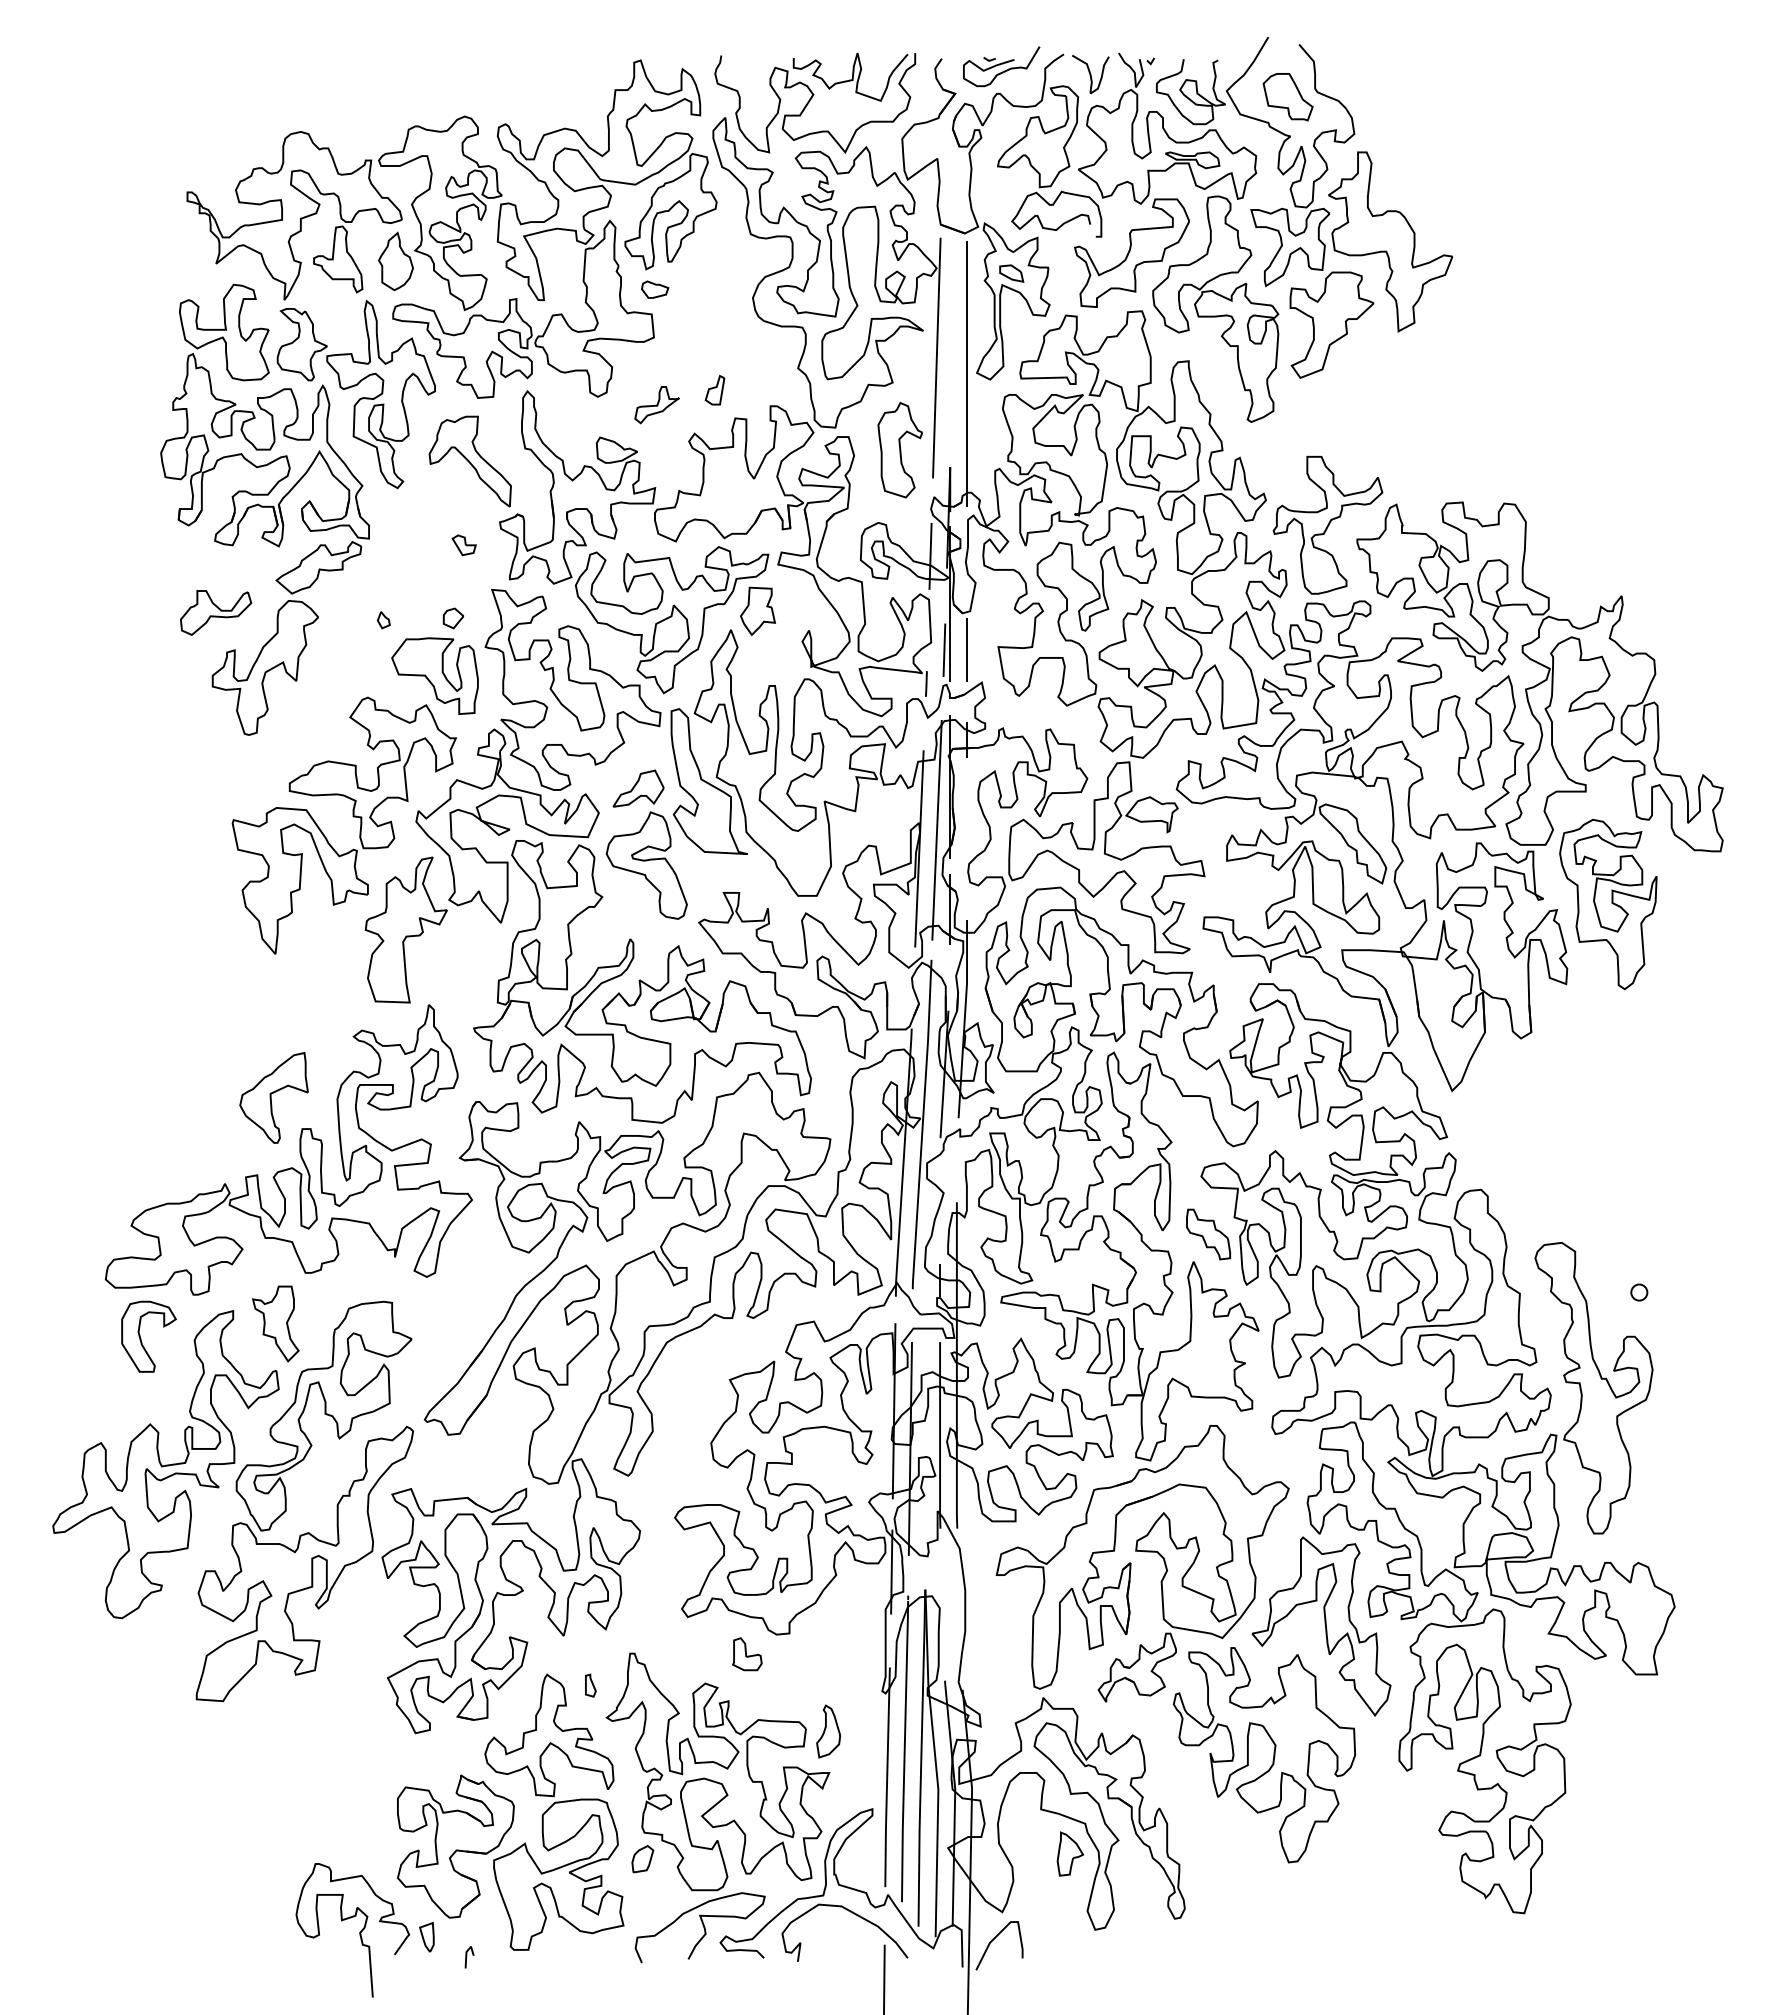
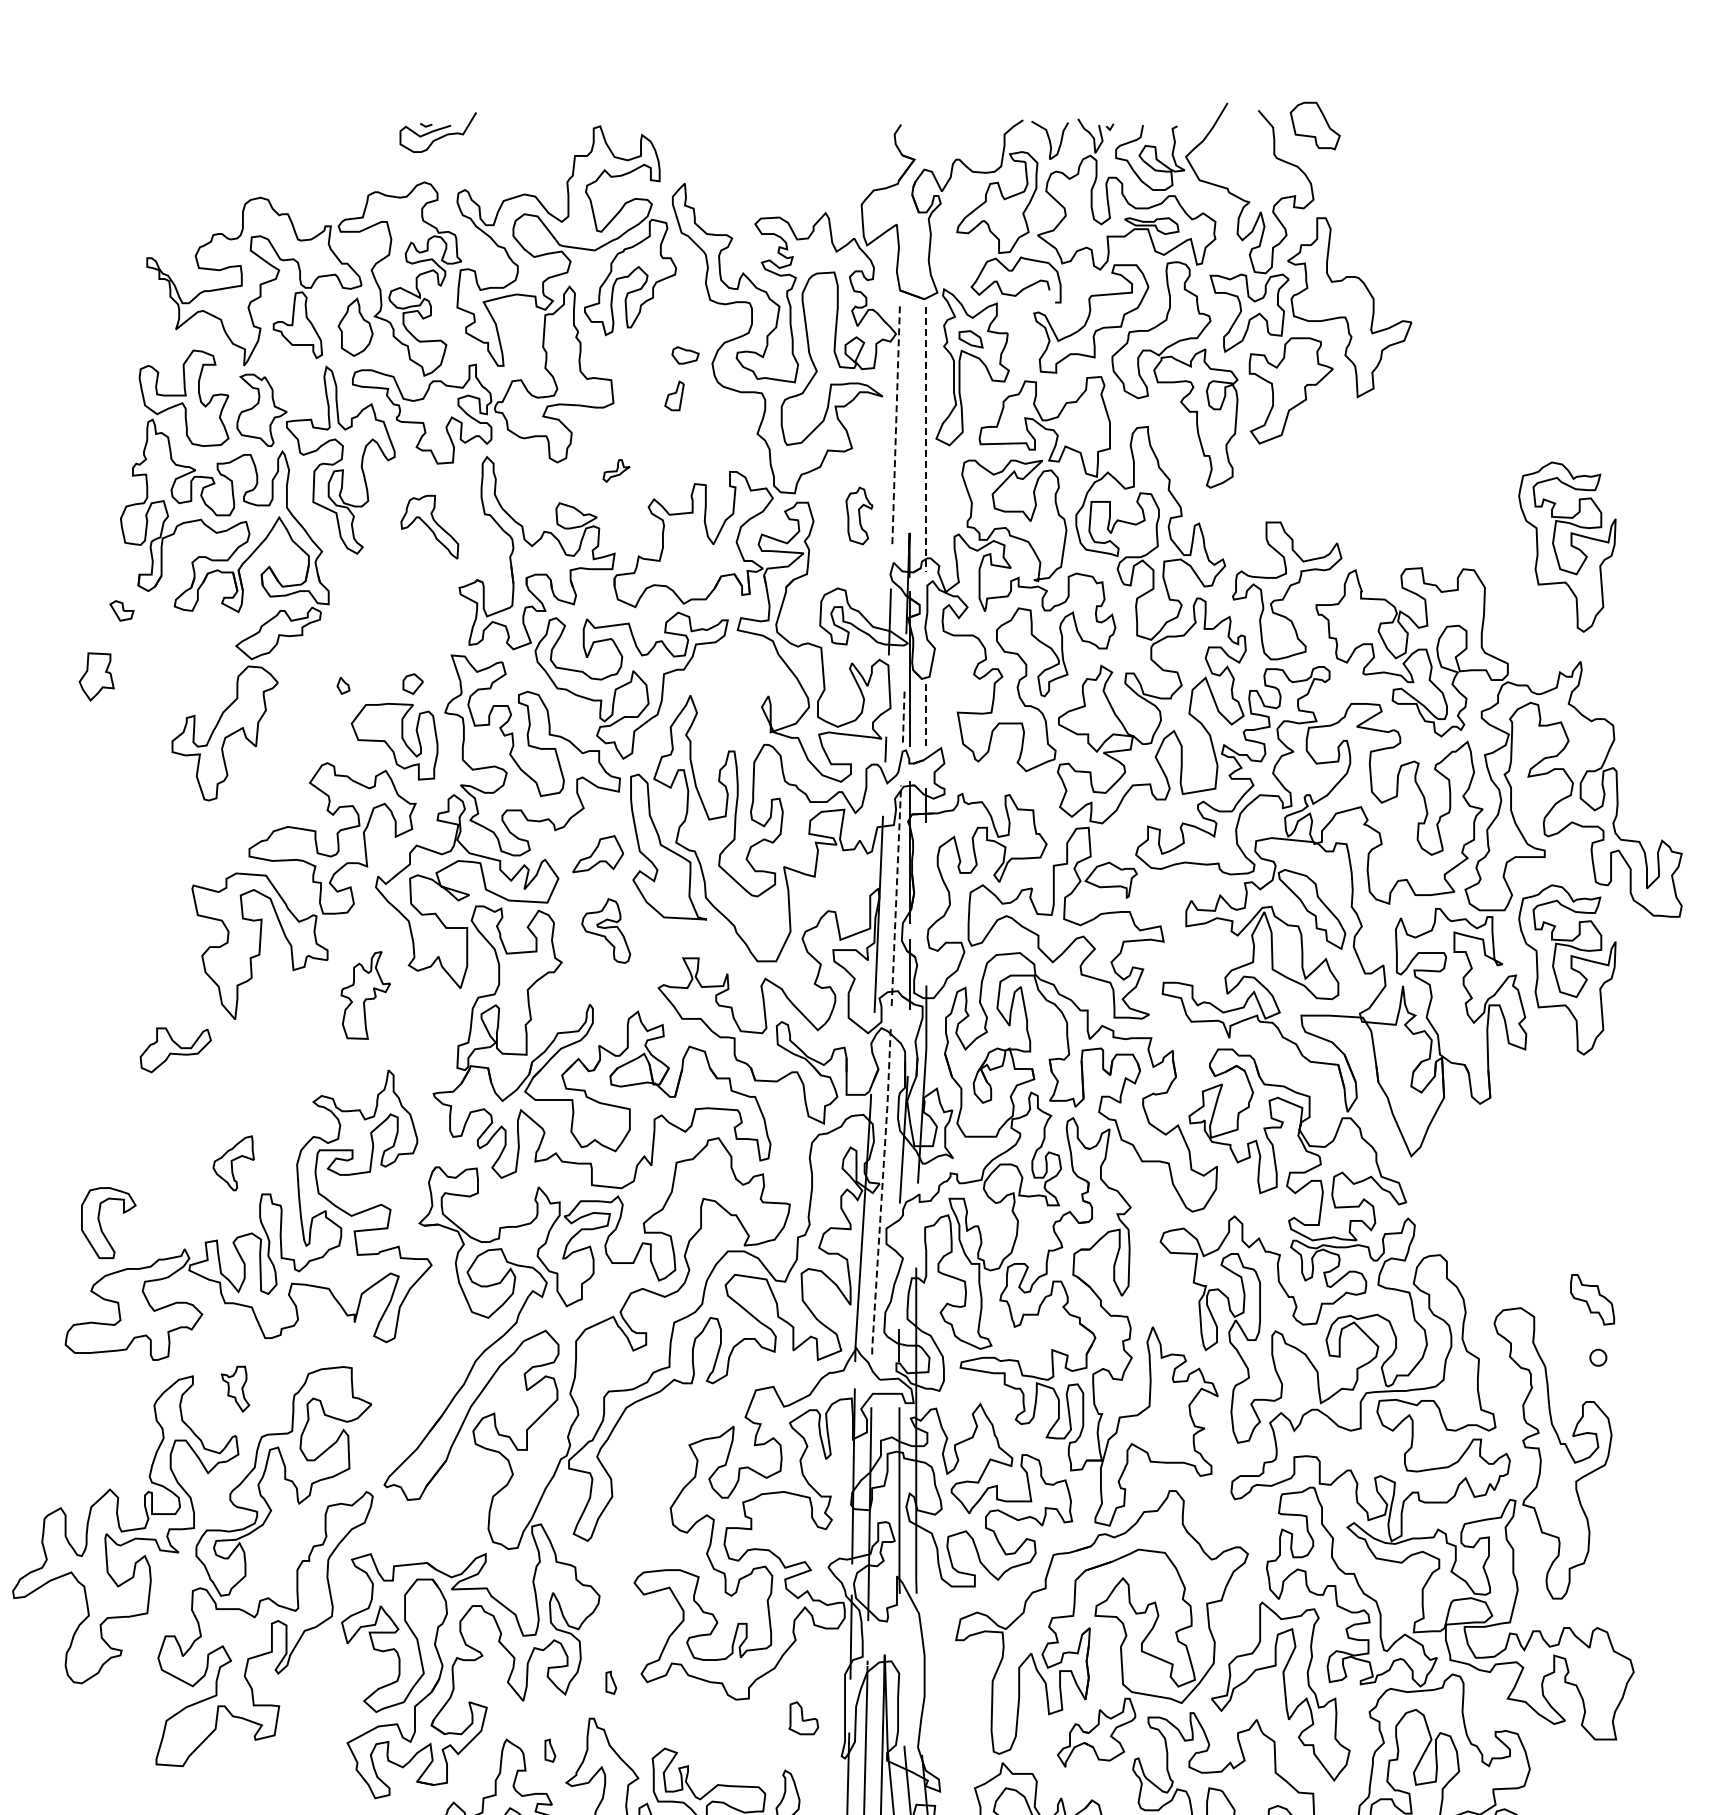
part: (1001, 66) -> (438, 132), moved
part: (1287, 97) -> (1314, 126), moved
part: (815, 102) -> (774, 168), removed
part: (655, 289) -> (685, 355), moved
line: (936, 357) -> (895, 423), solid -> dashed
line: (967, 374) -> (926, 440), solid -> dashed
part: (714, 389) -> (673, 395), moved
part: (656, 405) -> (616, 471), size x0.6
part: (899, 450) -> (858, 516), size x0.6
part: (469, 461) -> (429, 527), size x0.7
part: (1608, 481) -> (1567, 547), added
part: (463, 545) -> (121, 611), moved
part: (757, 611) -> (96, 677), moved
part: (216, 612) -> (176, 1049), moved
line: (944, 650) -> (903, 716), solid -> dashed
line: (967, 651) -> (926, 717), solid -> dashed
line: (937, 829) -> (896, 894), solid -> dashed
part: (646, 865) -> (606, 930), size x0.6
part: (405, 929) -> (365, 994), size x0.6
part: (273, 1097) -> (233, 1162), size x0.6
line: (922, 1124) -> (881, 1189), solid -> dashed
part: (1208, 1234) -> (1592, 1299), moved
part: (275, 1323) -> (235, 1388), size x0.6
part: (141, 1338) -> (101, 1224), moved
part: (651, 1617) -> (611, 1682), added
part: (747, 1654) -> (803, 1718), moved

